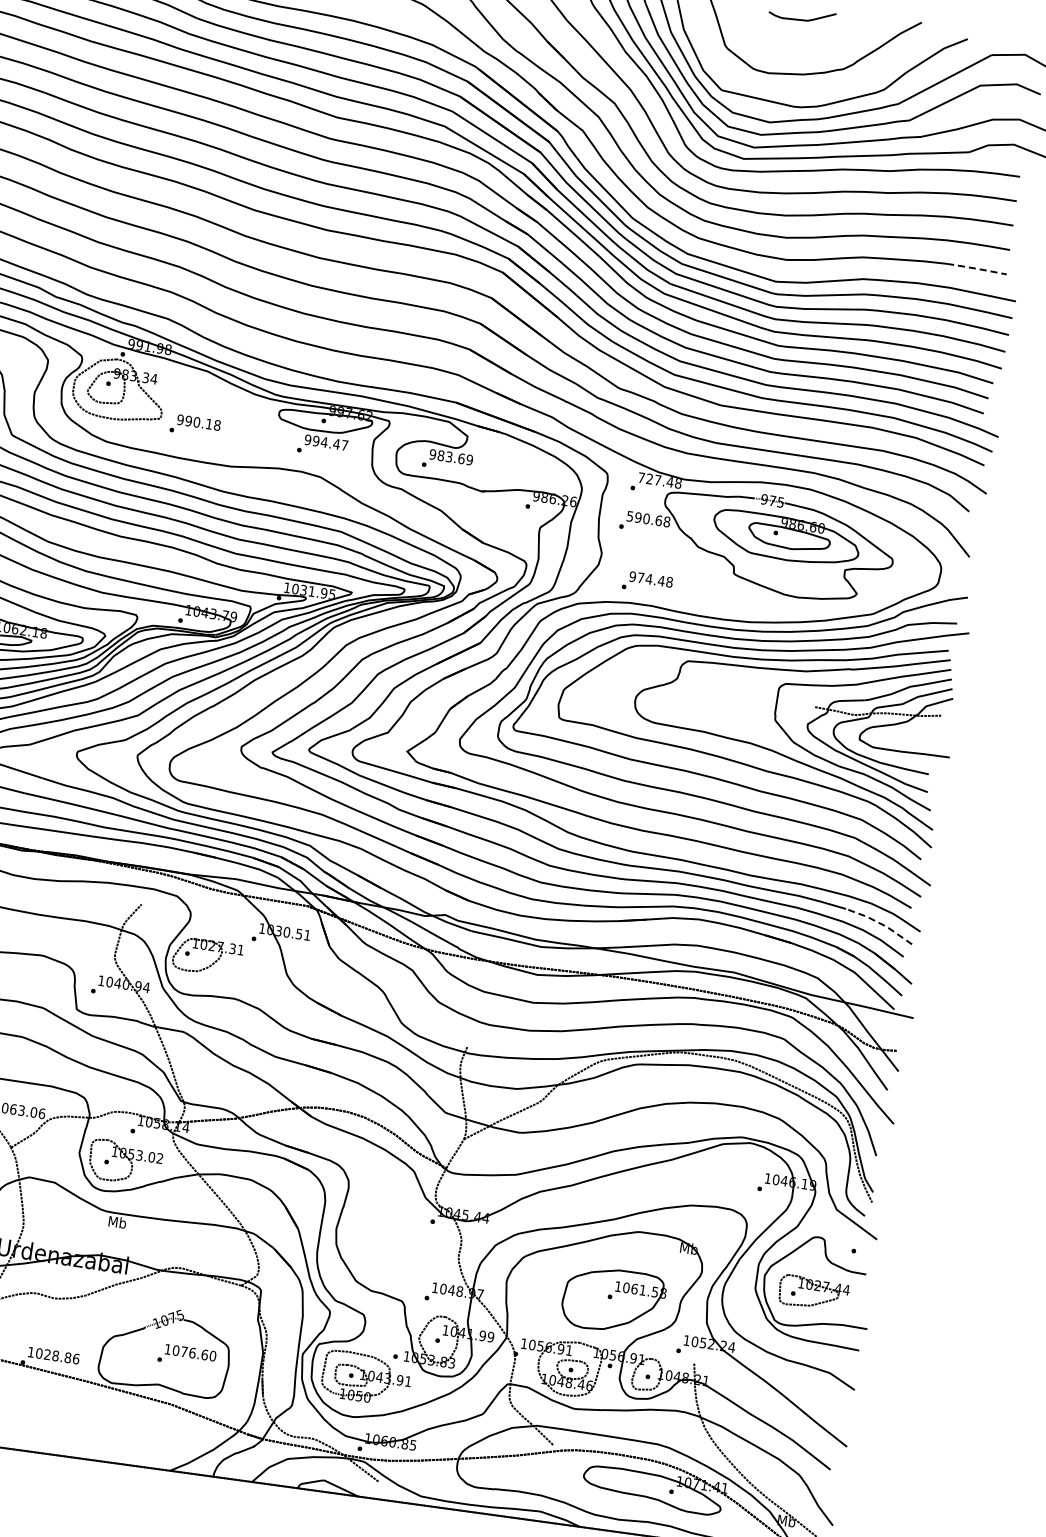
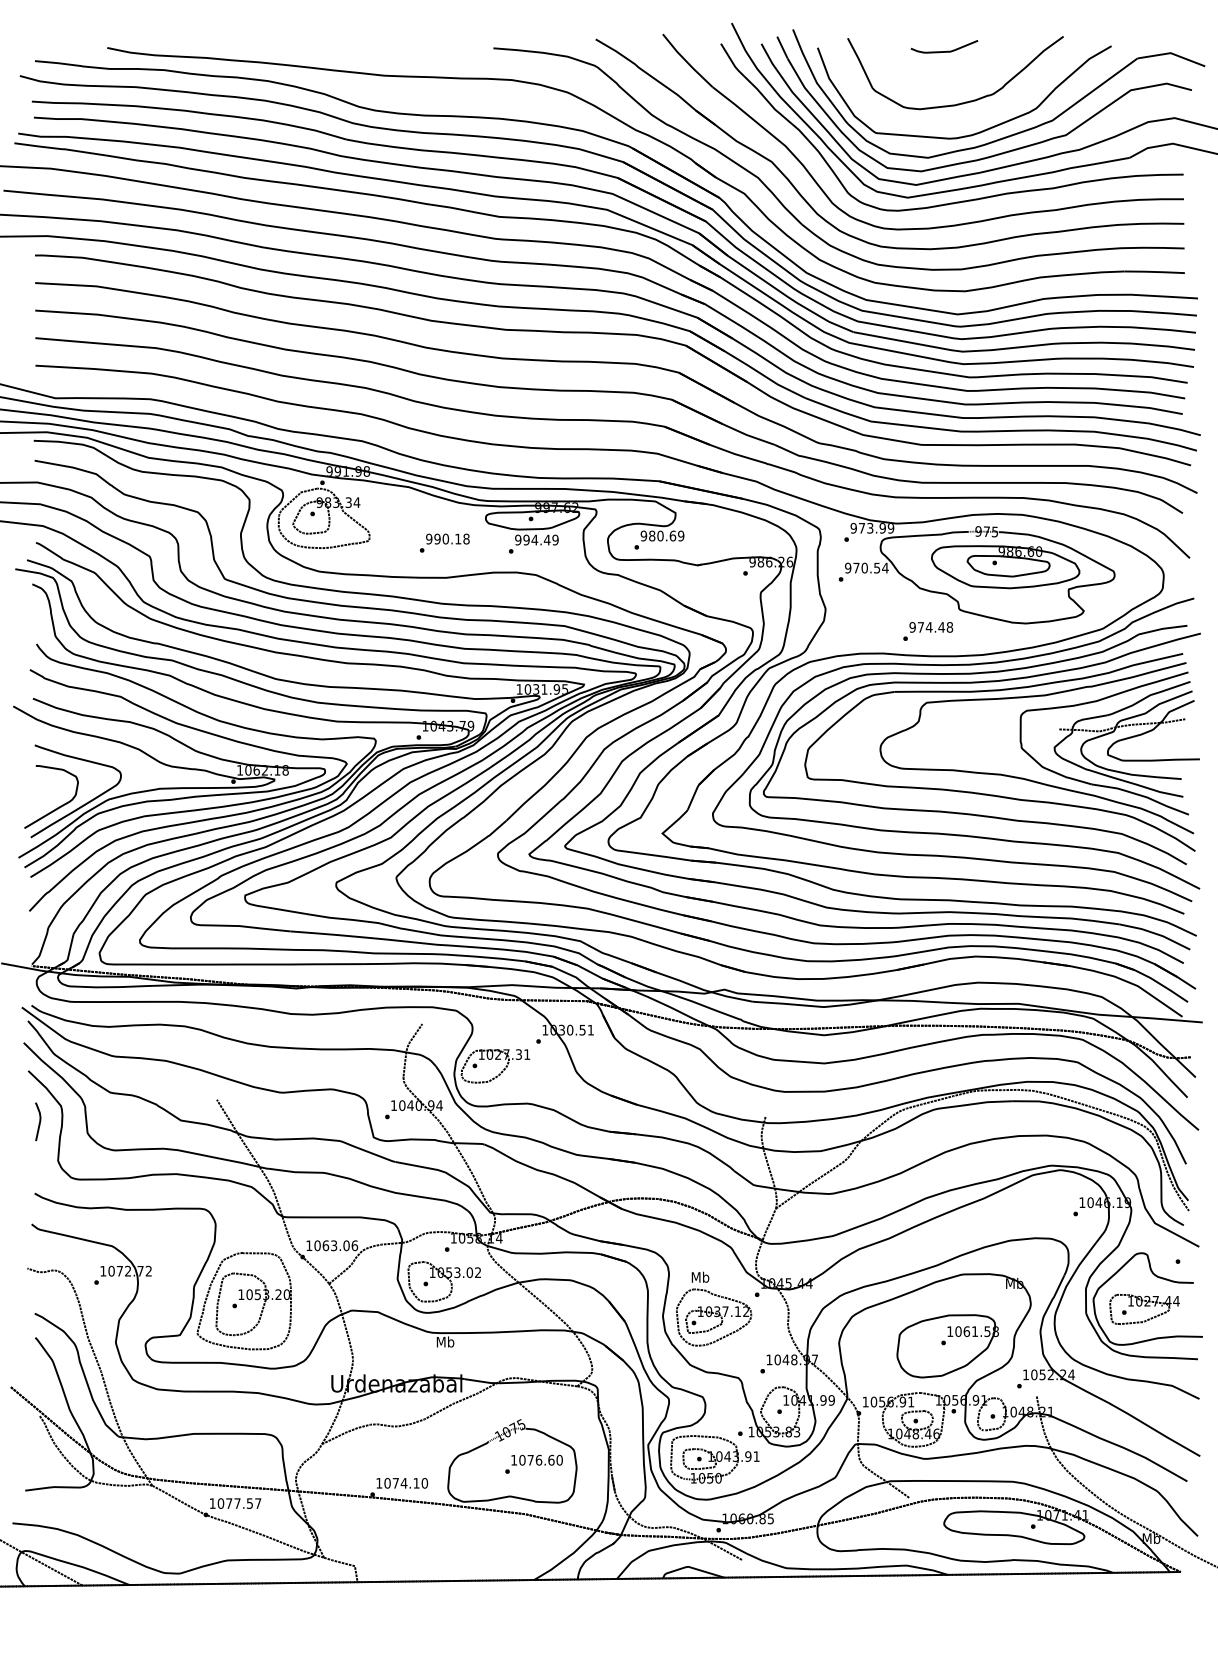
line: (977, 269) -> (1155, 272), dashed -> solid
text: (195, 425) -> (444, 542), moved
text: (344, 444) -> (555, 539), 994.47 -> 994.49
text: (449, 456) -> (660, 535), 983.69 -> 980.69
text: (660, 479) -> (872, 527), 727.48 -> 973.99
text: (648, 518) -> (866, 567), 590.68 -> 970.54
text: (647, 583) -> (928, 631), moved
line: (880, 923) -> (1155, 933), dashed -> solid
part: (388, 1228) -> (714, 1308), added
text: (61, 1357) -> (410, 1483), 1028.86 -> 1074.10

